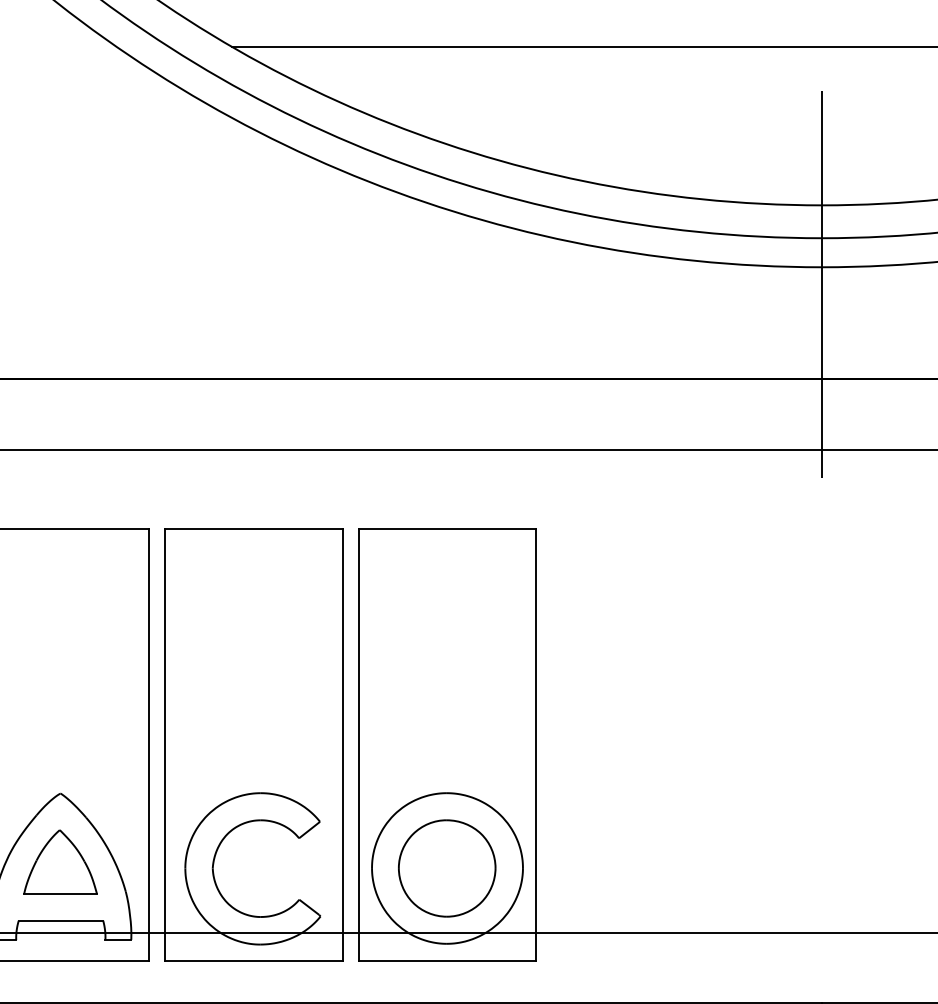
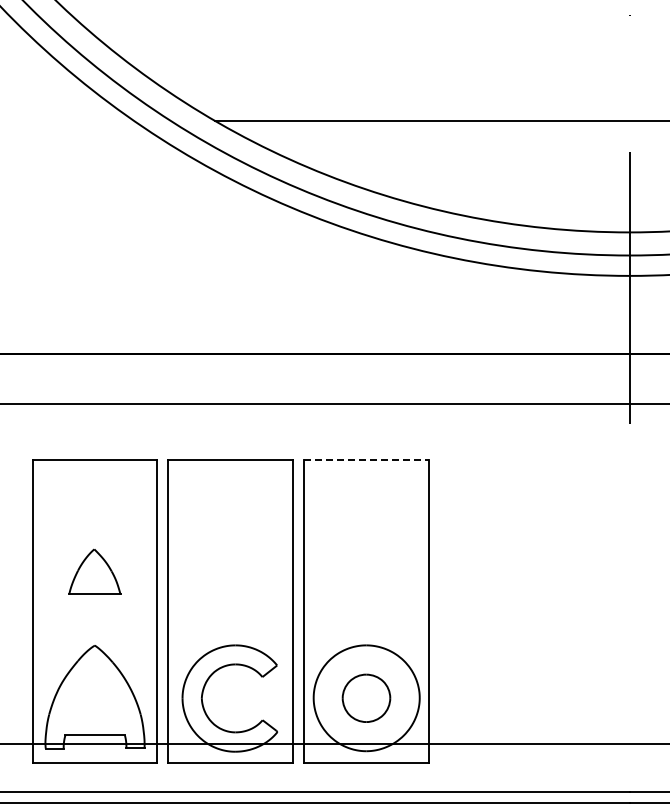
line: (448, 528) -> (367, 459), solid -> dashed
part: (60, 861) -> (94, 571), moved
part: (447, 868) -> (366, 698), size x0.7

